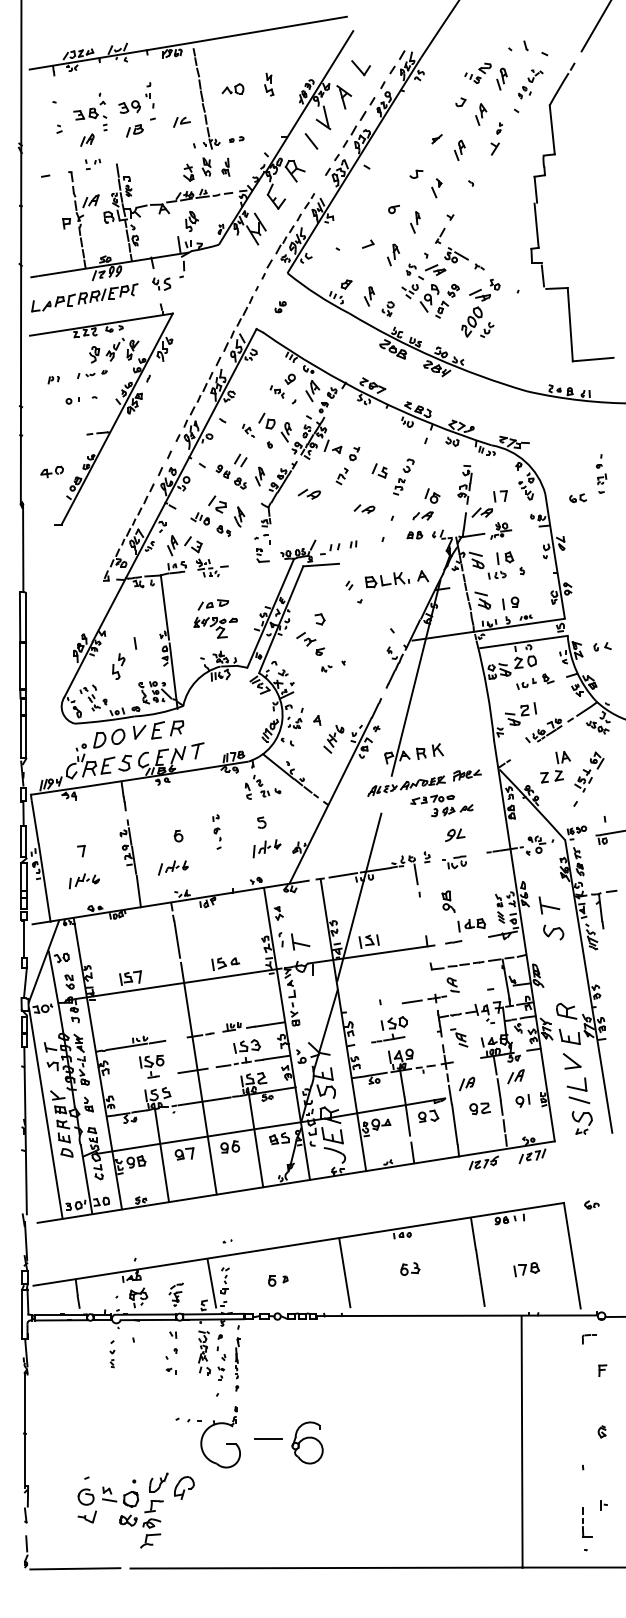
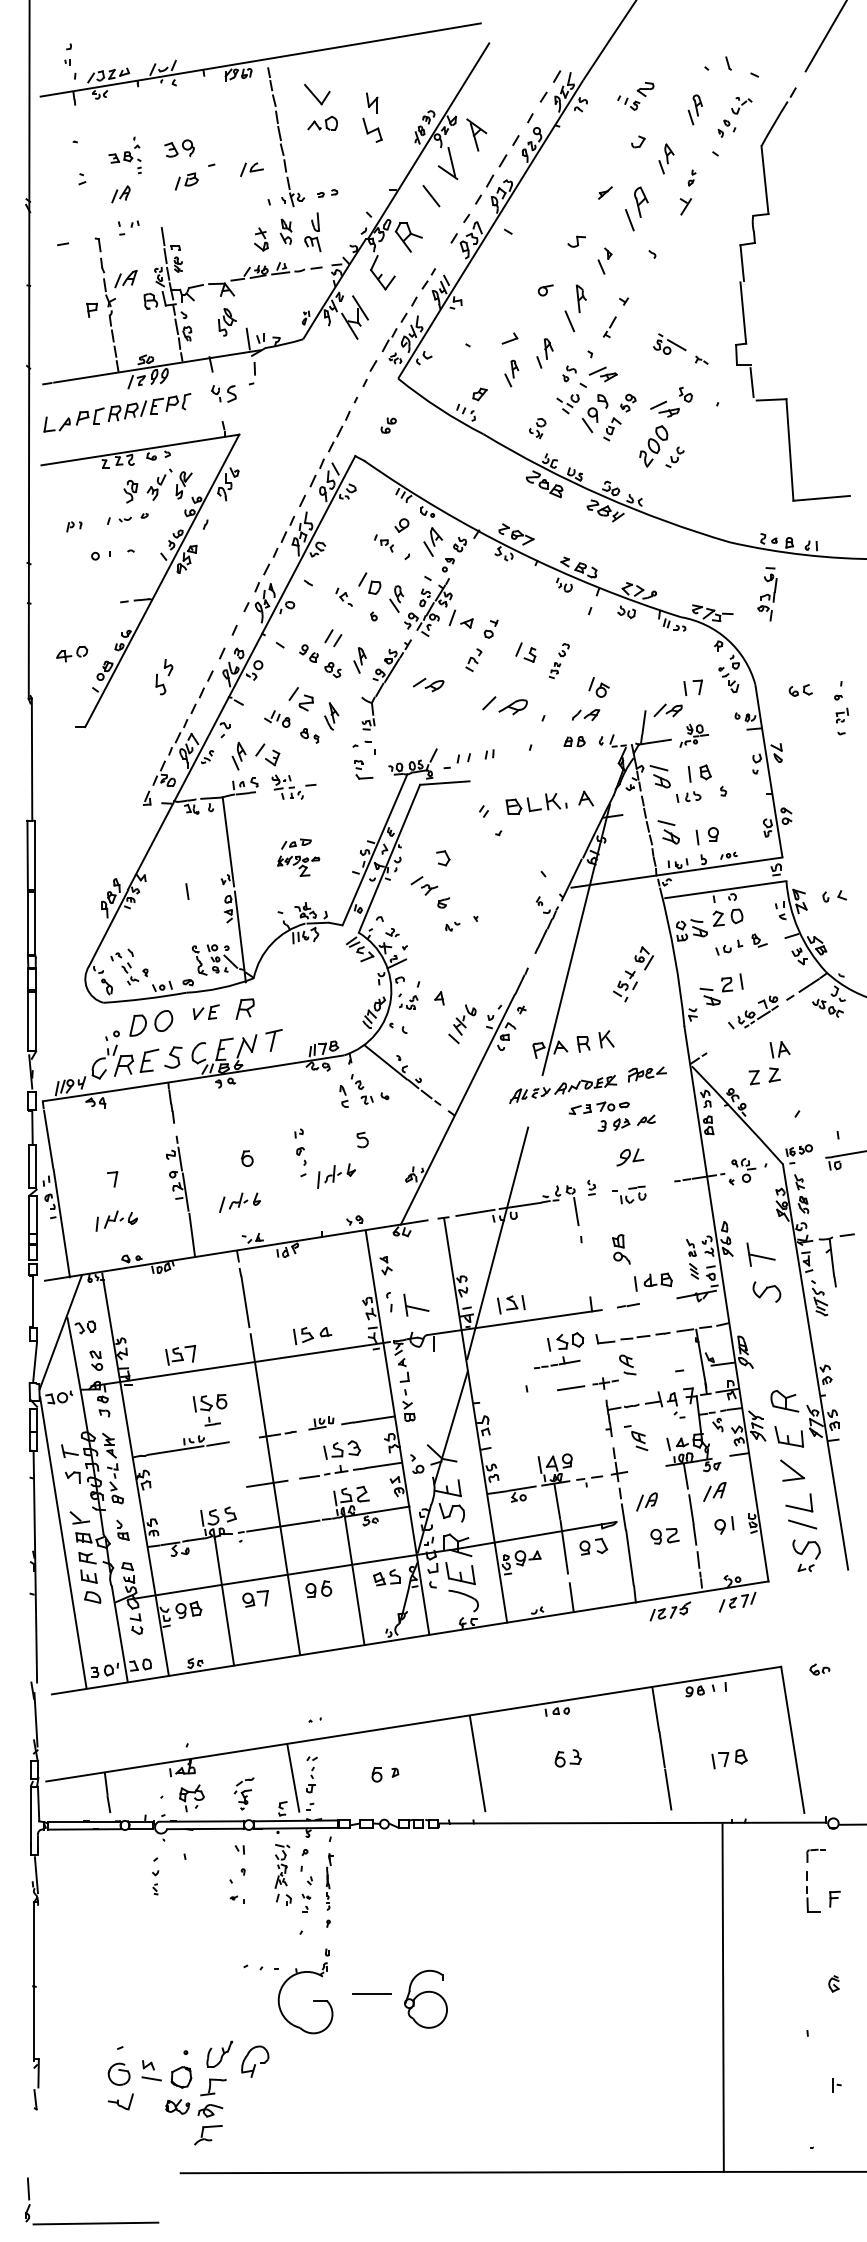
part: (360, 68) -> (316, 95), moved
part: (477, 72) -> (635, 95), moved
part: (269, 84) -> (373, 117), size x1.6
part: (149, 95) -> (69, 61), moved
part: (90, 111) -> (125, 154), size x0.7
part: (459, 149) -> (636, 207), size x1.6
part: (225, 166) -> (312, 230), size x1.6
part: (191, 221) -> (226, 322), moved
part: (415, 222) -> (575, 308), size x1.6
part: (464, 258) -> (680, 348), moved
part: (369, 296) -> (511, 373), moved
part: (601, 473) -> (841, 707), moved
part: (403, 476) -> (558, 660), size x0.7
part: (464, 484) -> (766, 593), moved
part: (364, 508) -> (504, 704), size x1.6
part: (215, 618) -> (298, 857), size x0.7
part: (118, 666) -> (164, 676), moved
part: (148, 730) -> (205, 1012), size x0.6
part: (589, 771) -> (633, 973), moved
part: (266, 848) -> (335, 1175), moved
part: (389, 1029) -> (558, 1350), moved
part: (151, 1066) -> (209, 1409), moved
part: (587, 1522) -> (813, 1891), moved
part: (74, 1567) -> (94, 2221), moved

